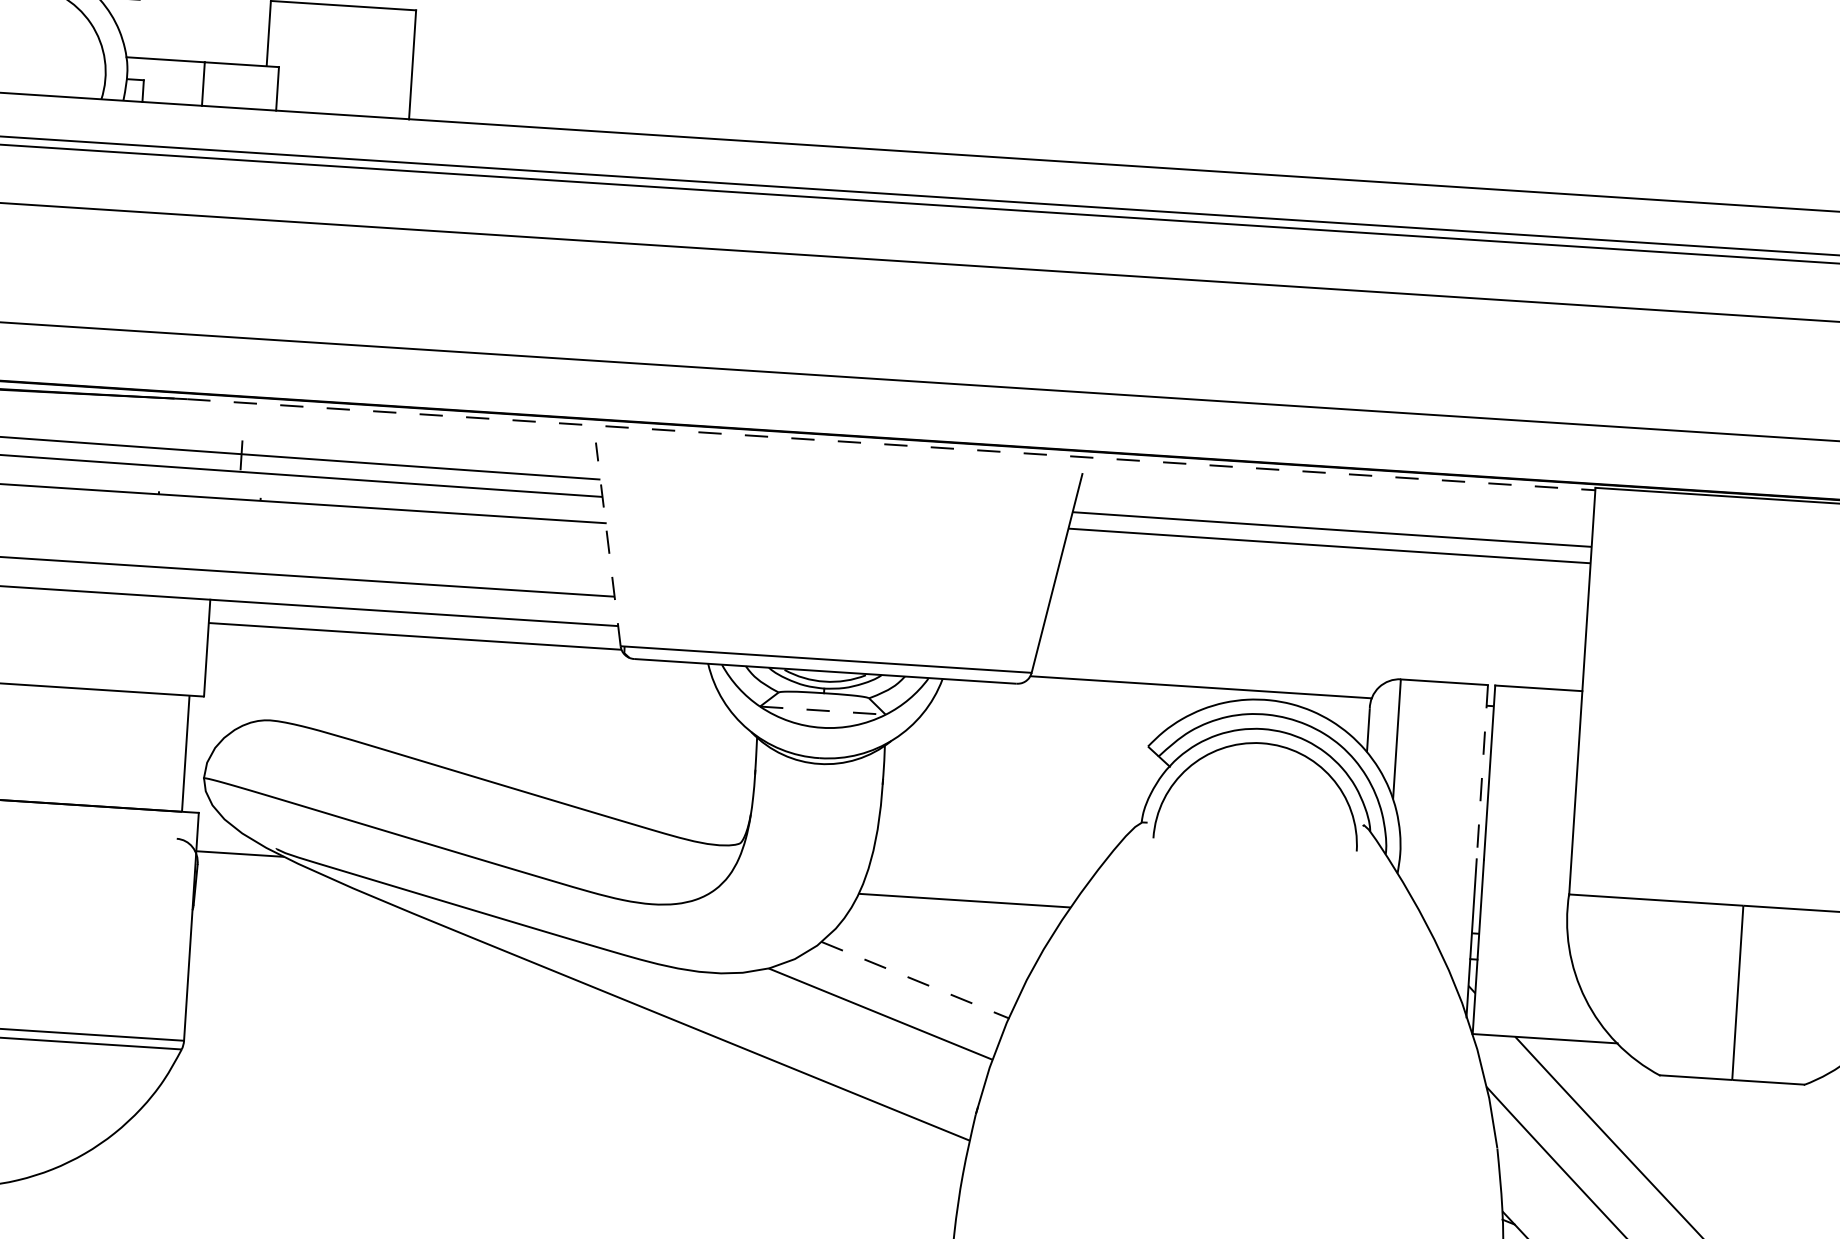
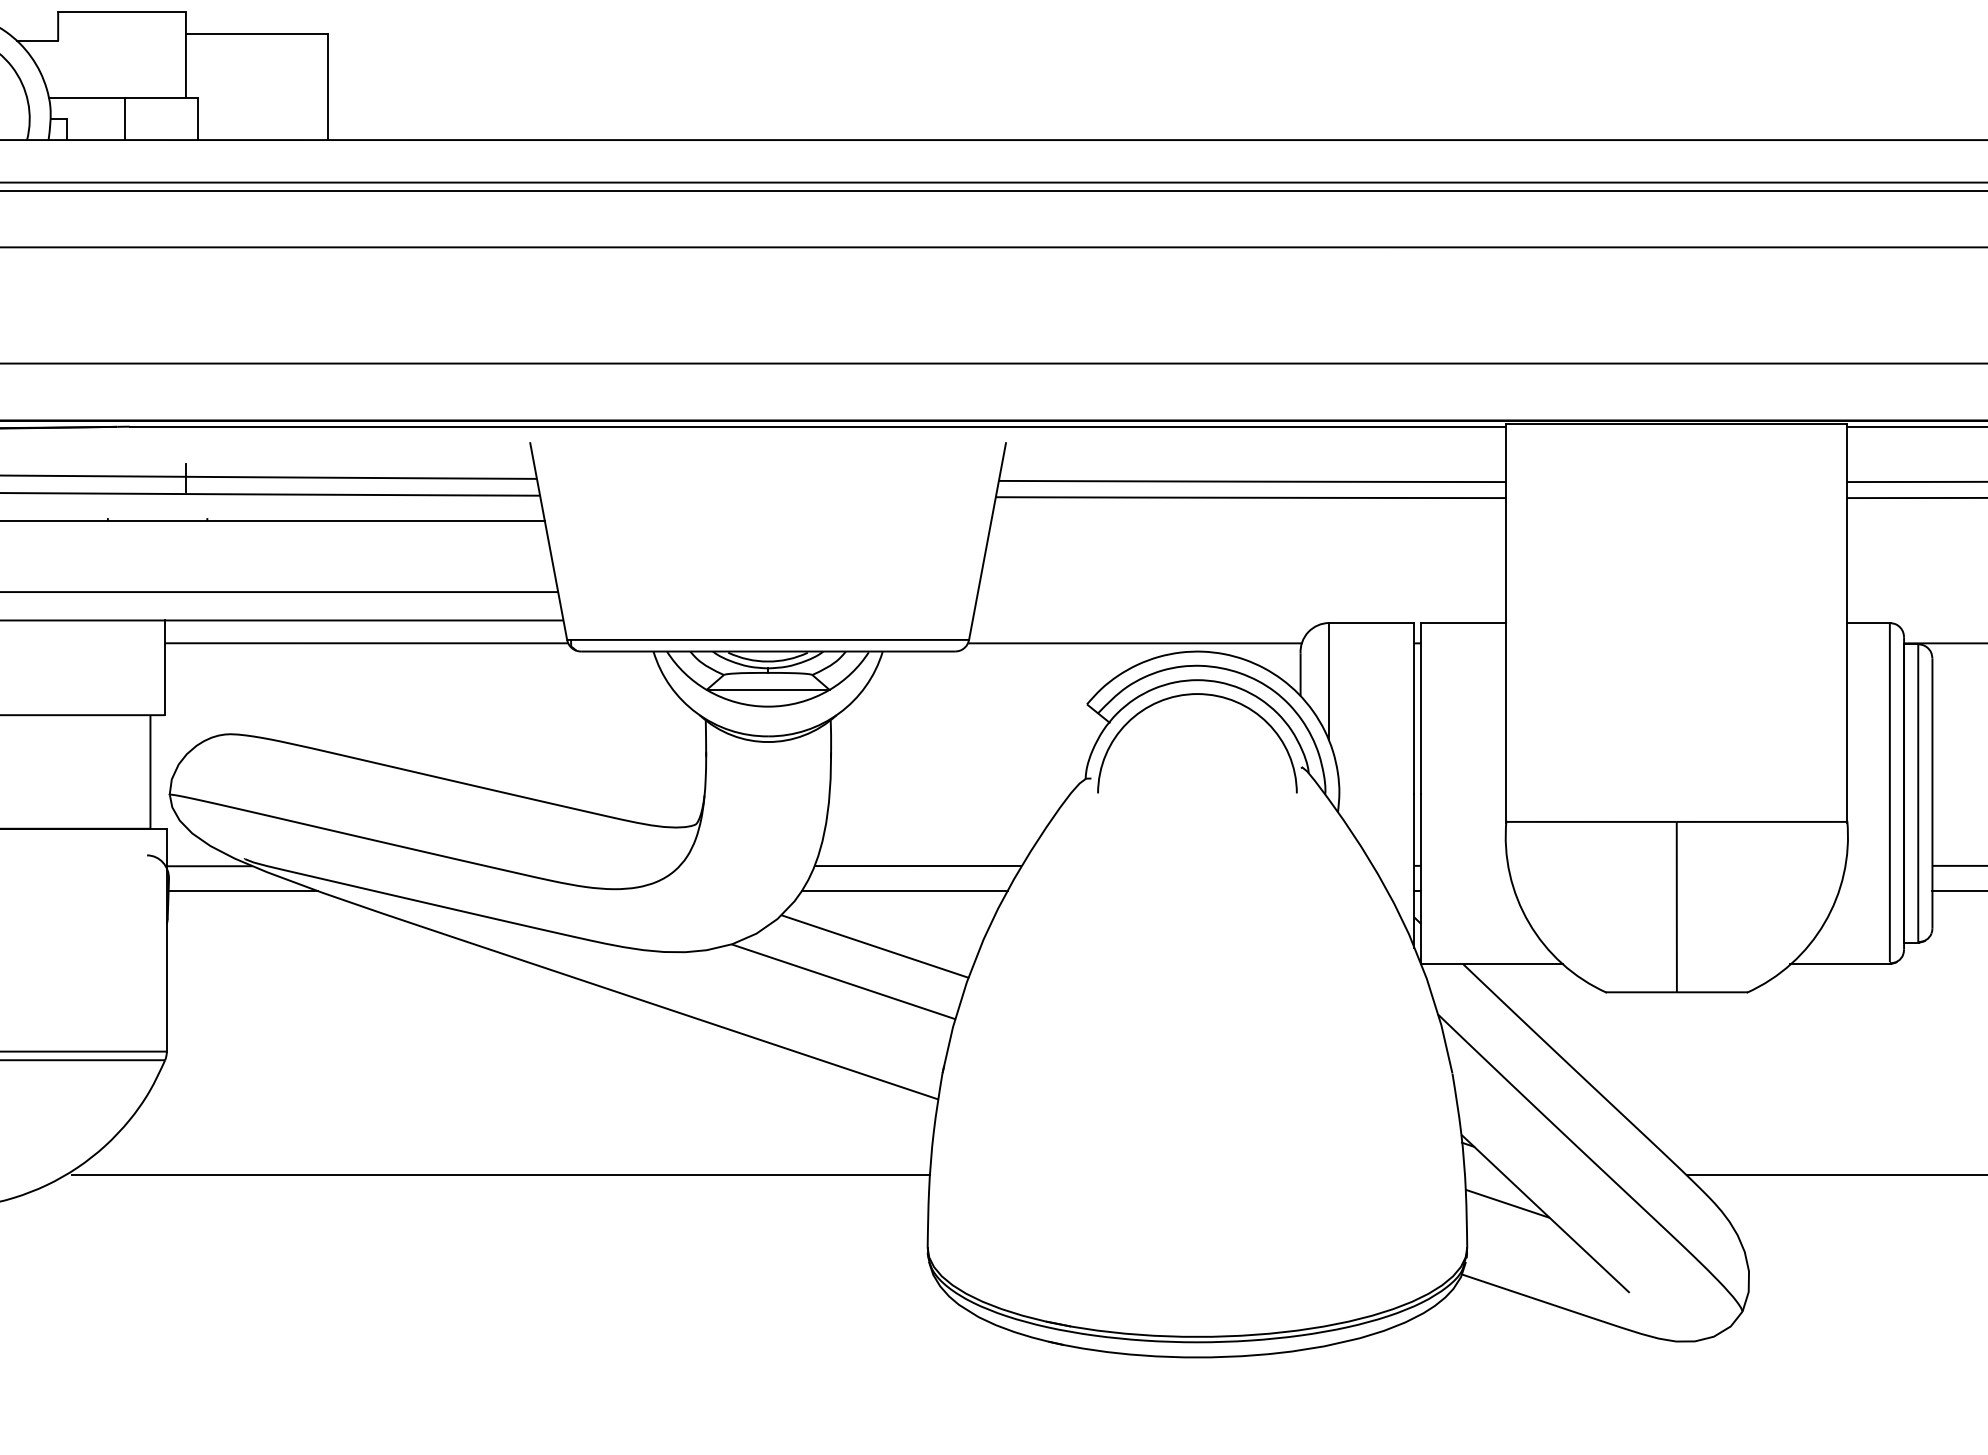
line: (891, 444) -> (818, 426), dashed -> solid
line: (608, 544) -> (548, 541), dashed -> solid
line: (823, 710) -> (768, 689), dashed -> solid
line: (1482, 772) -> (1414, 708), dashed -> solid
line: (273, 882) -> (243, 891), added
line: (949, 925) -> (904, 891), added
line: (915, 980) -> (875, 946), dashed -> solid
line: (517, 1189) -> (500, 1175), added

